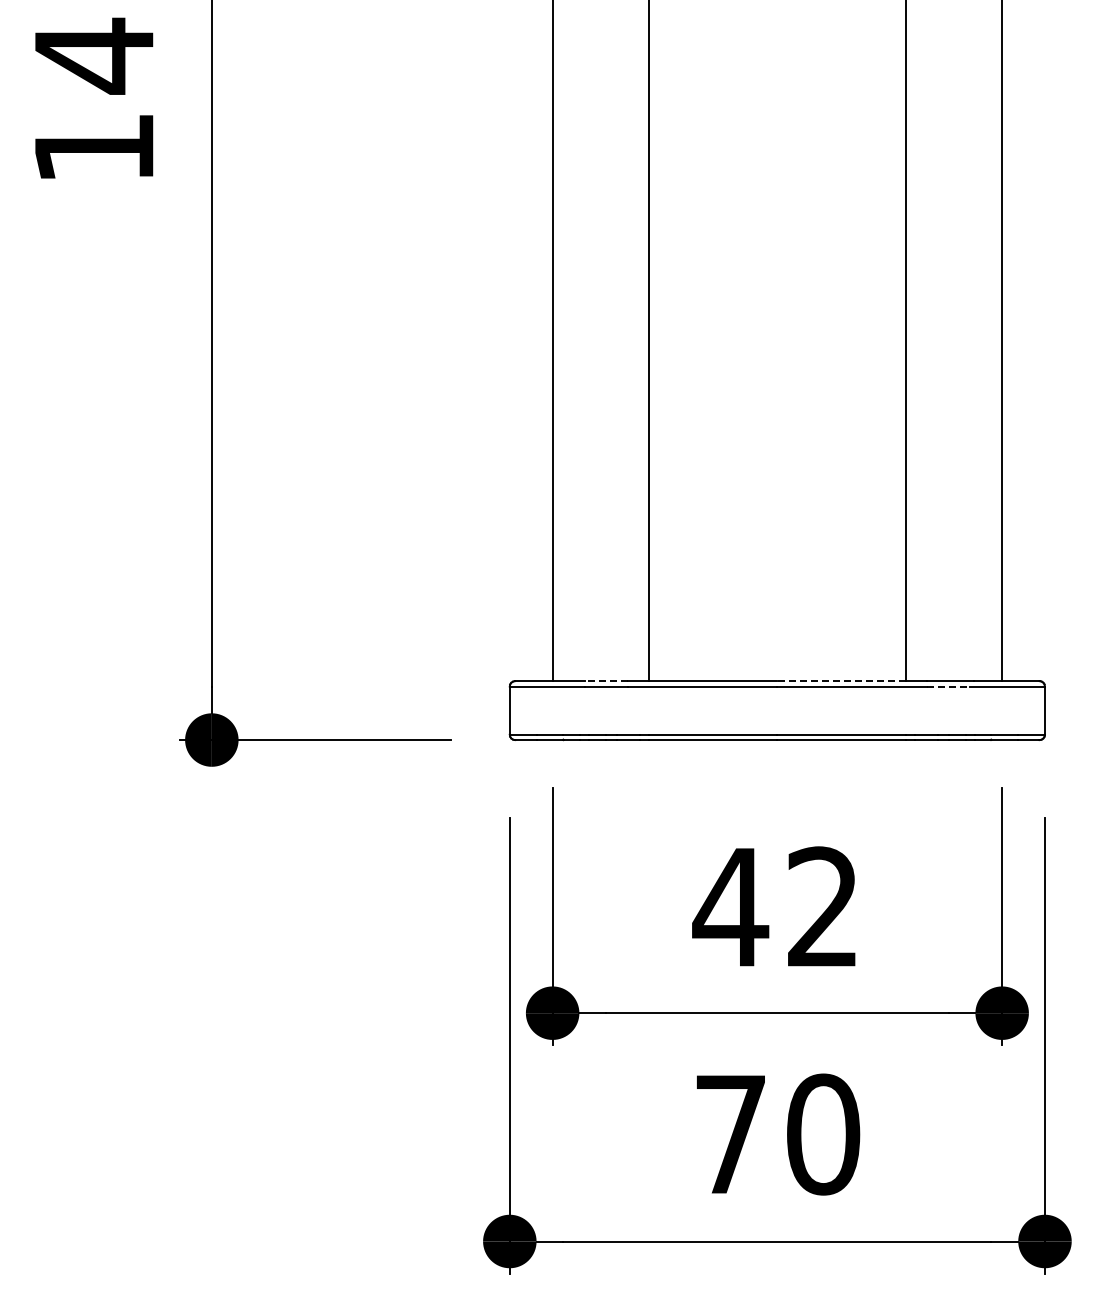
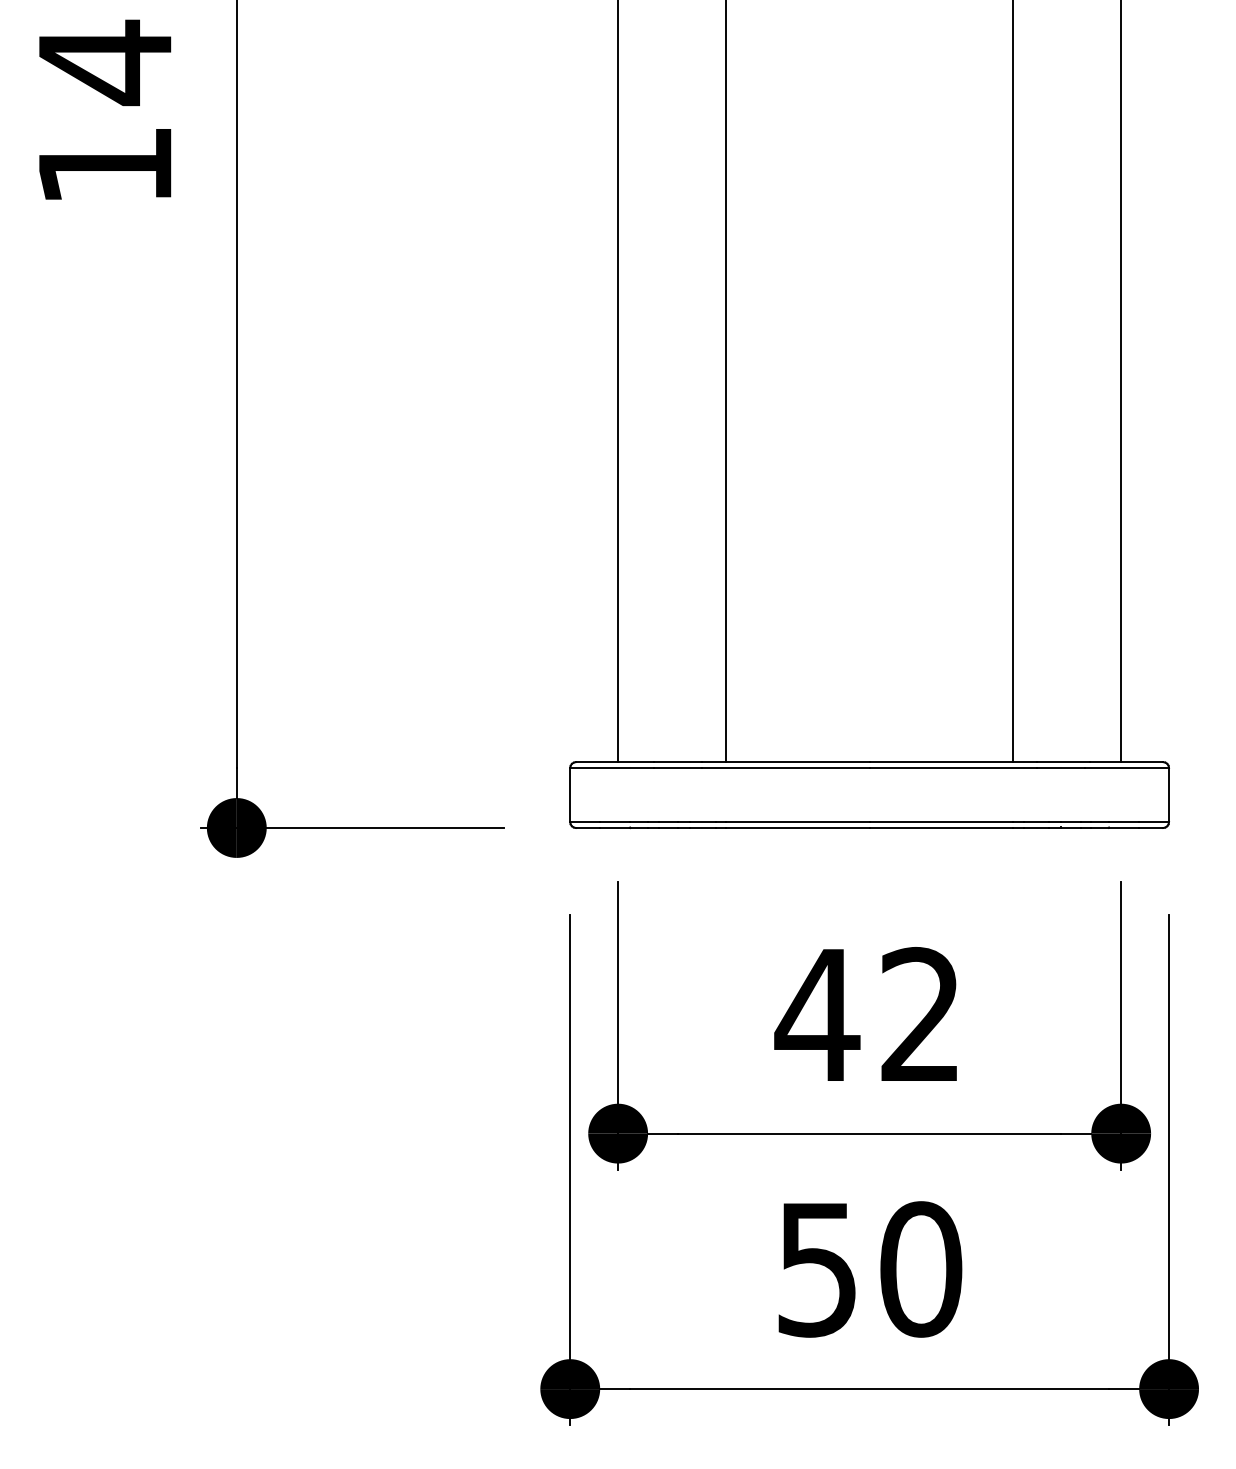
line: (605, 681) -> (677, 762), dashed -> solid
line: (841, 681) -> (941, 762), dashed -> solid
line: (949, 686) -> (1062, 768), dashed -> solid
text: (730, 1135) -> (817, 1270), 70 -> 50

